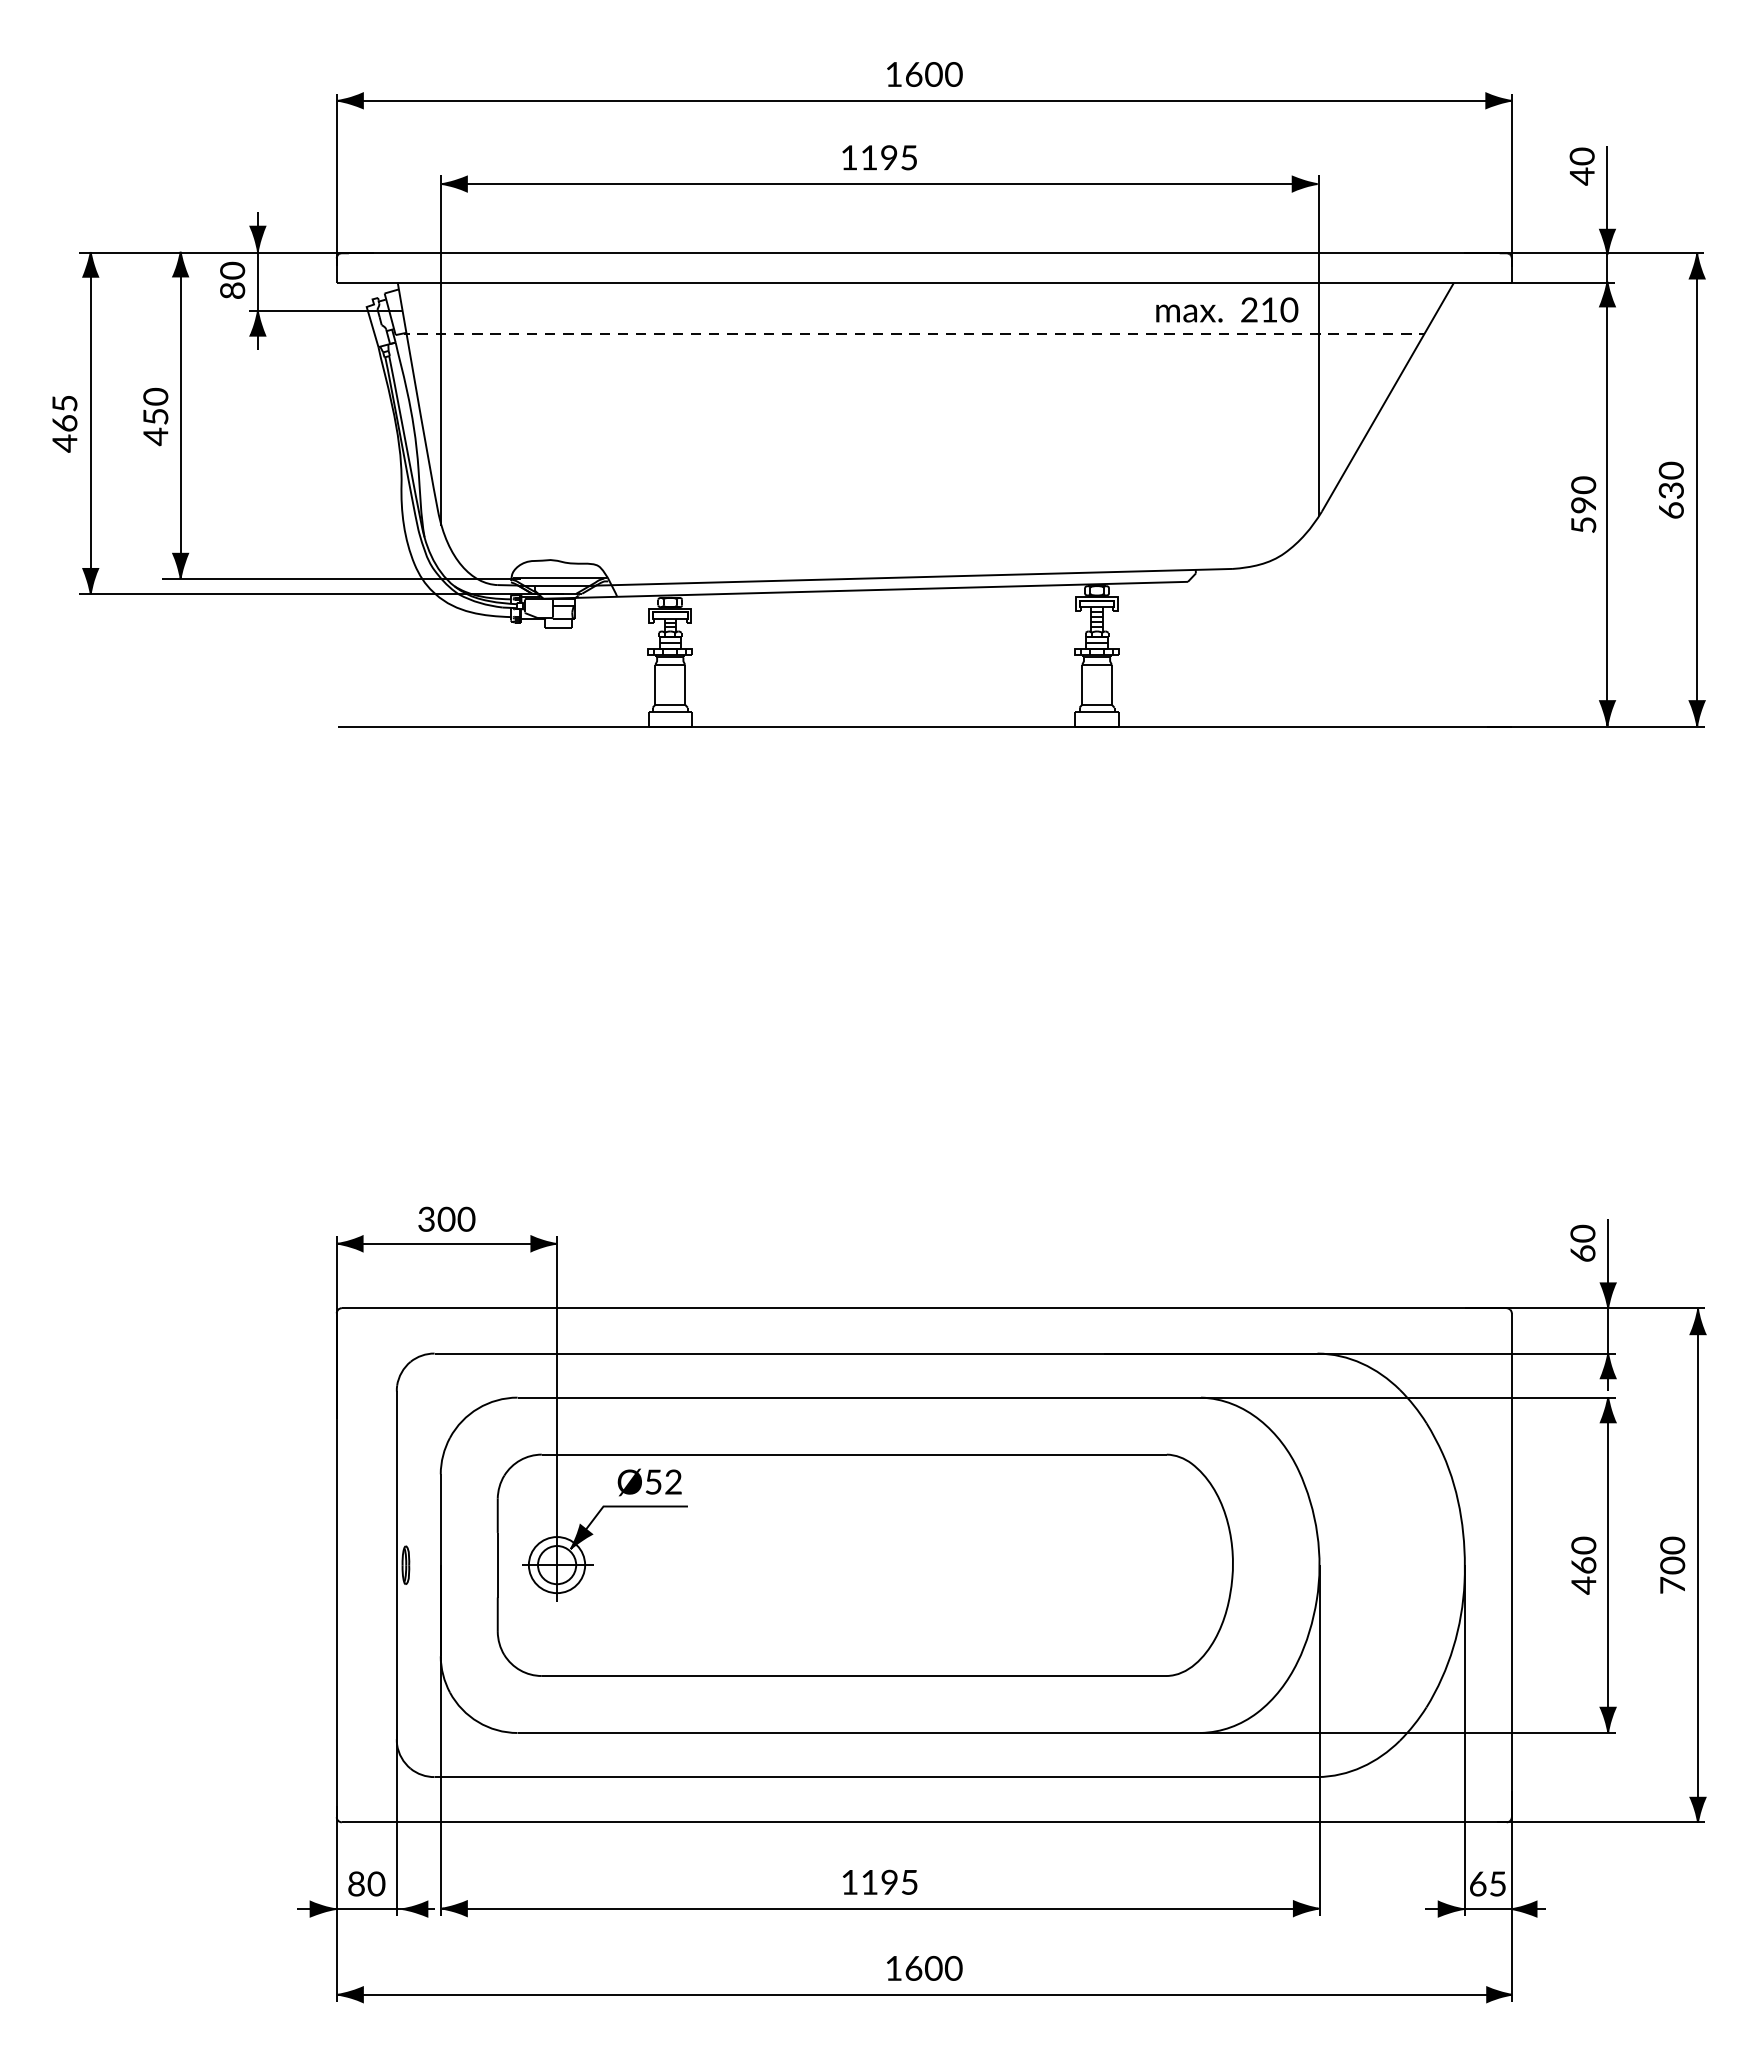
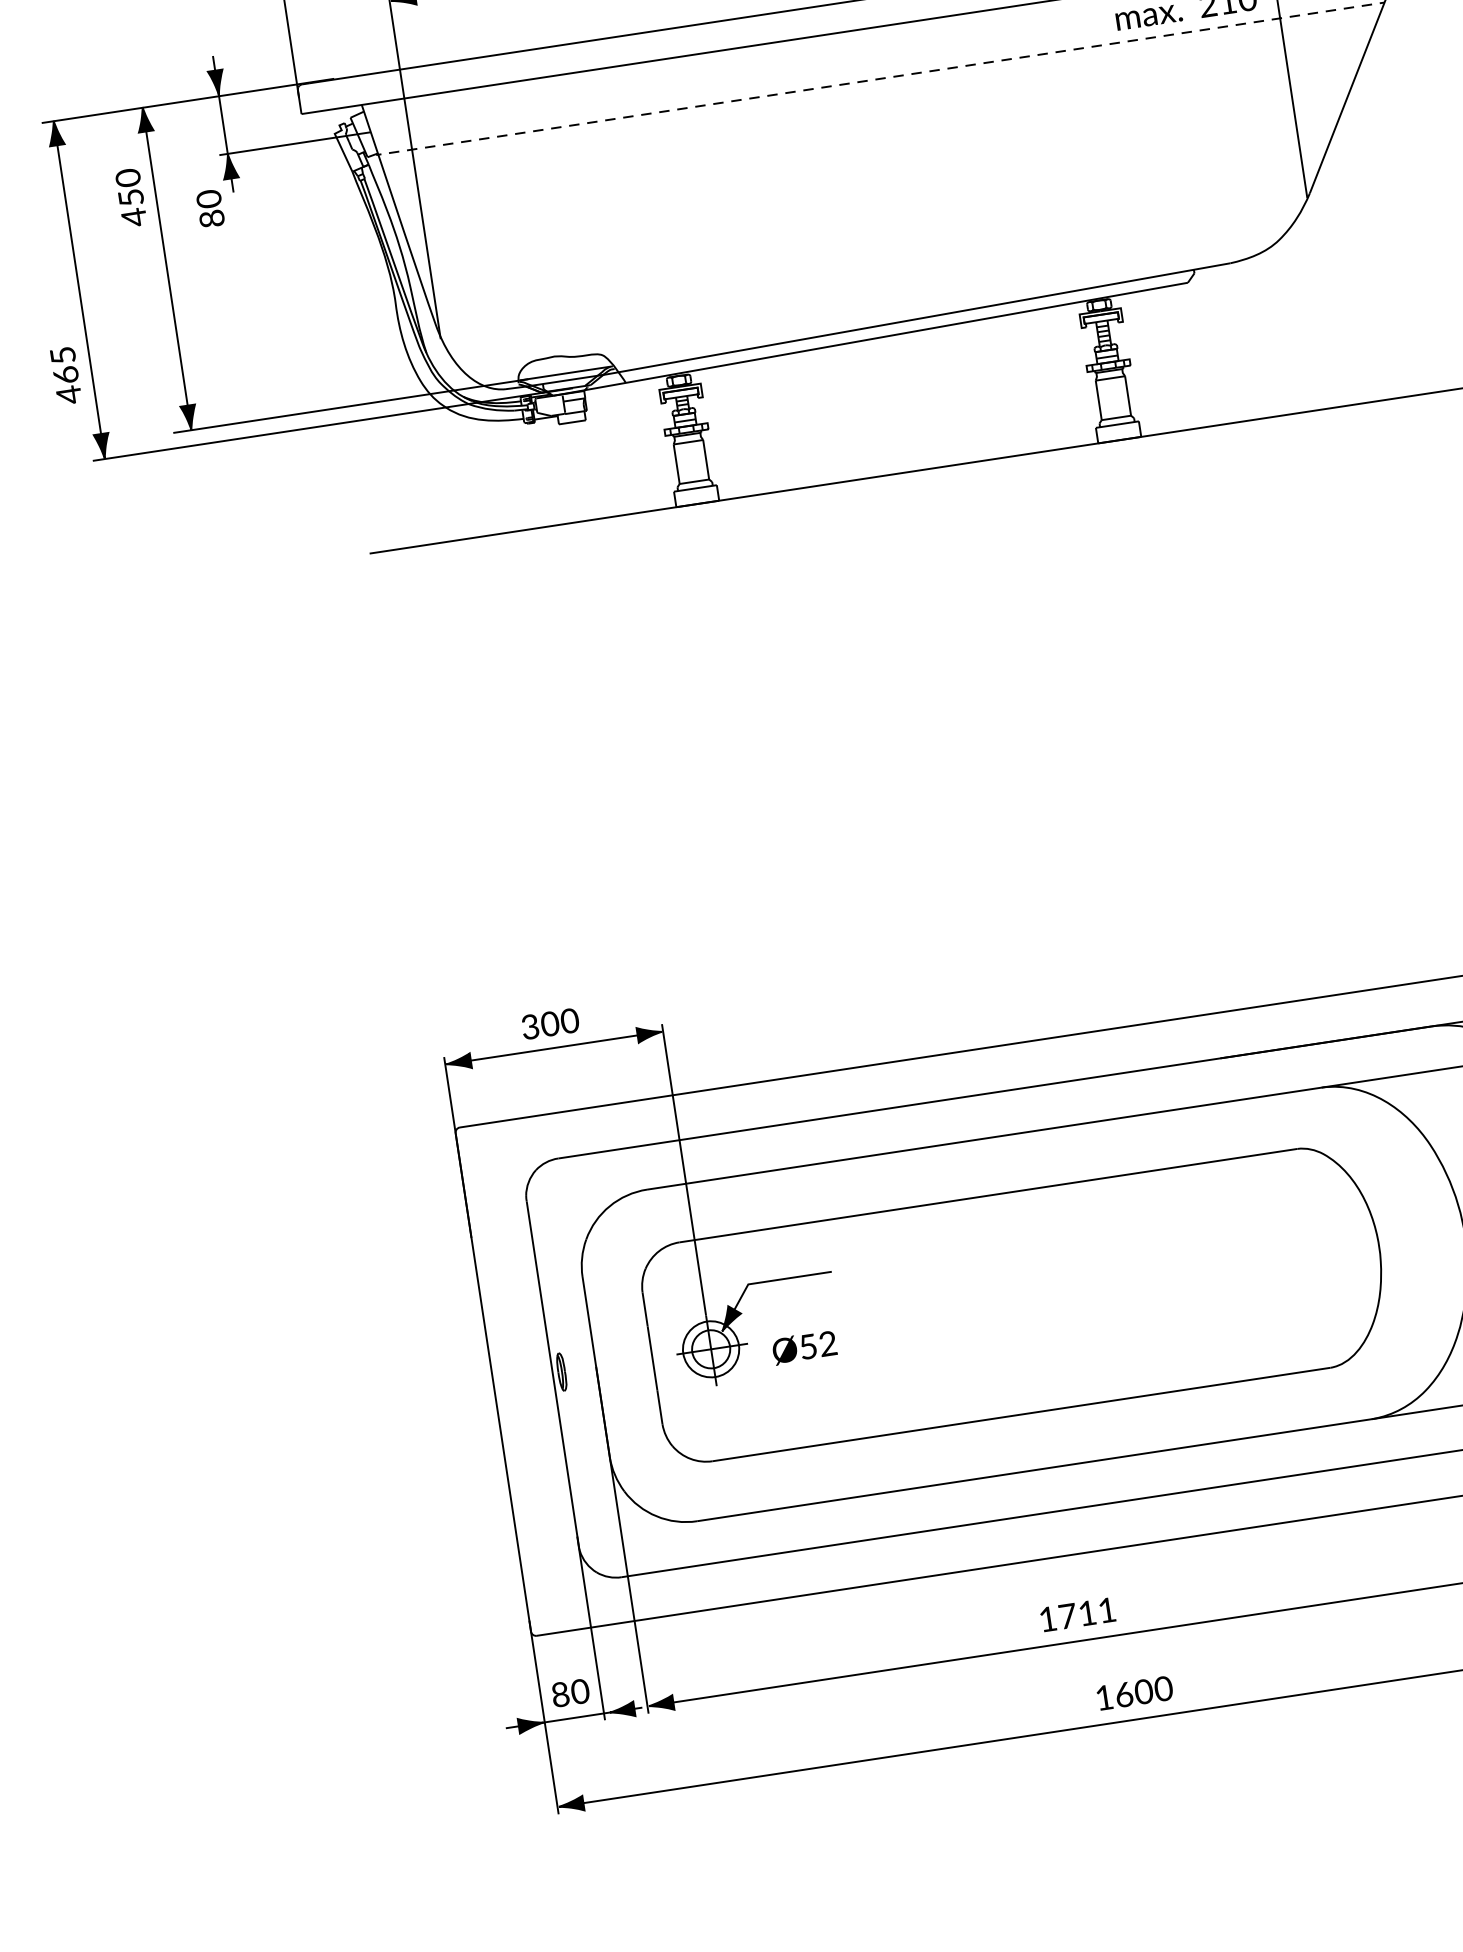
text: (232, 279) -> (210, 207), moved
text: (155, 416) -> (130, 197), moved
text: (64, 424) -> (65, 376), moved
text: (649, 1482) -> (804, 1347), moved
text: (889, 1881) -> (1087, 1612), 1195 -> 1711

